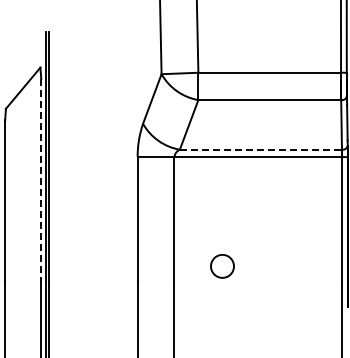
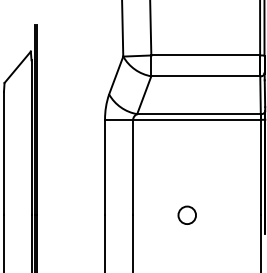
line: (261, 149) -> (199, 114), dashed -> solid
line: (41, 180) -> (31, 137), dashed -> solid
circle: (222, 266) -> (187, 215), moved

